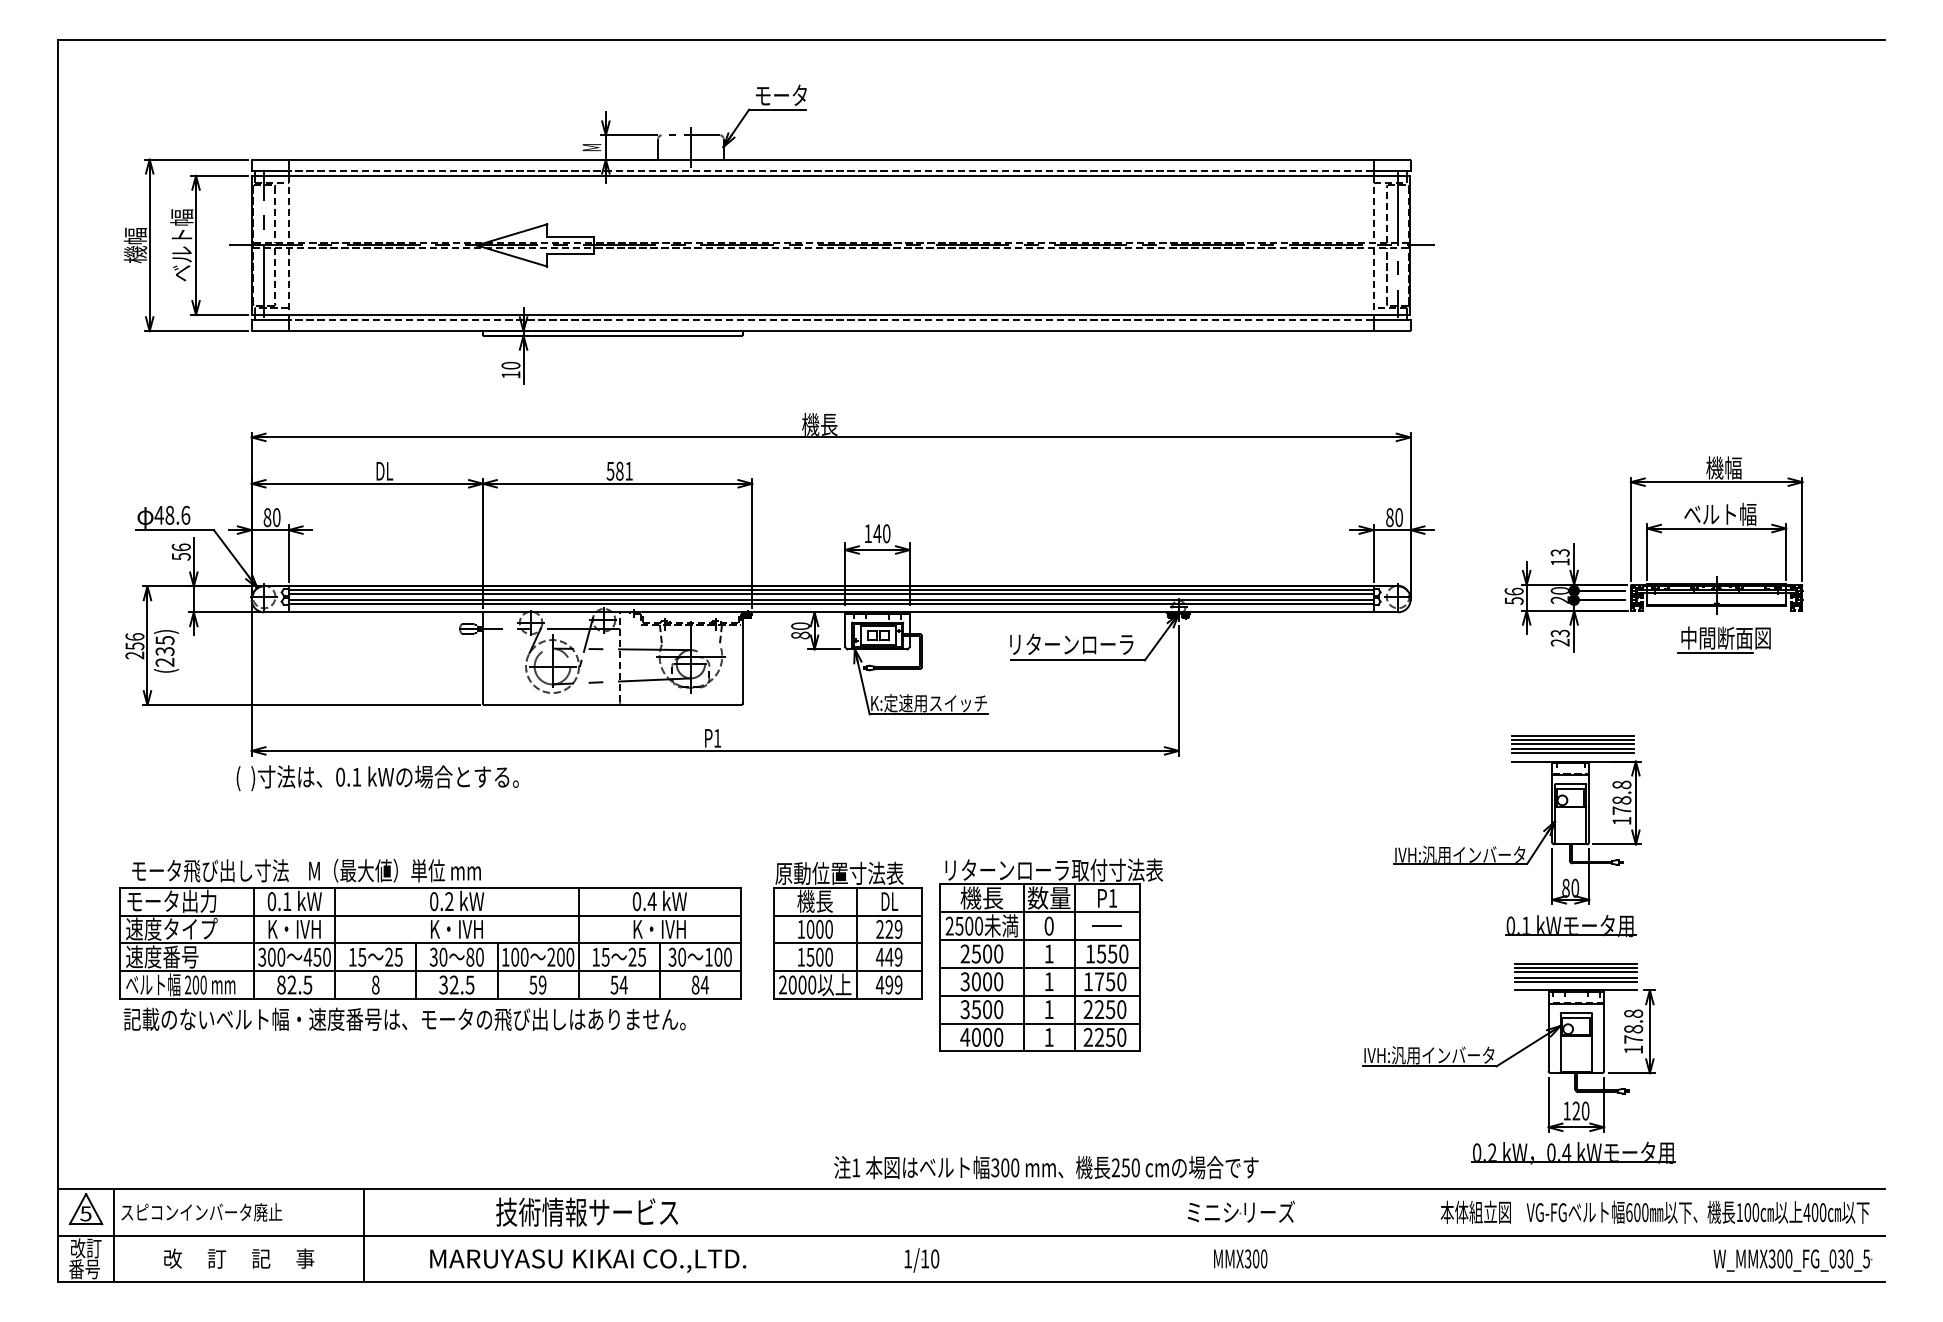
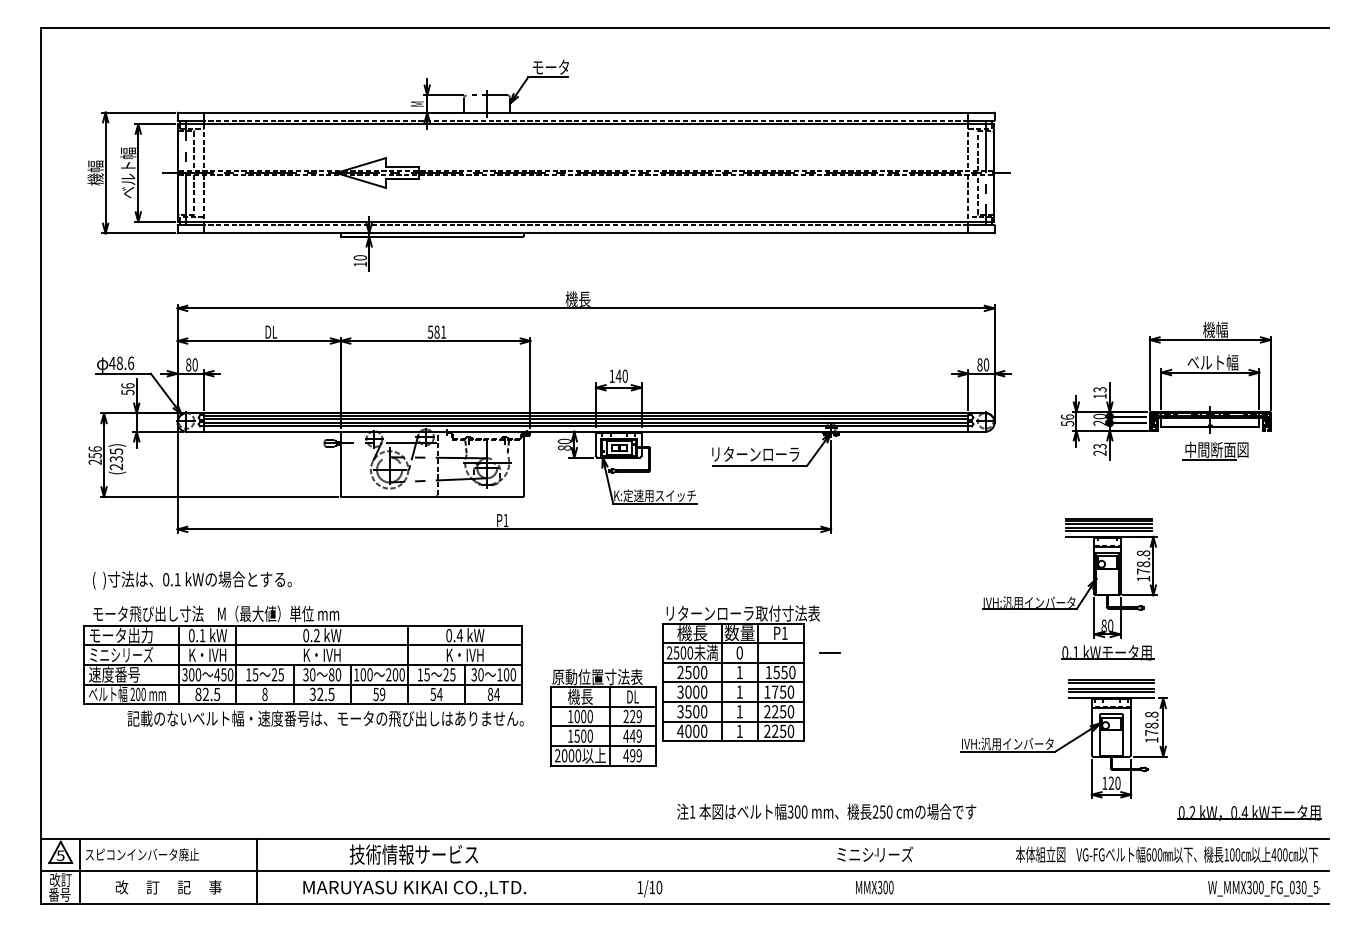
text: (377, 778) -> (192, 580), moved
line: (1106, 925) -> (829, 652), moved
text: (171, 928) -> (121, 654), 速度タイプ -> ミニシリーズ
part: (847, 930) -> (603, 717), moved
line: (1576, 972) -> (1111, 685), removed
text: (404, 1018) -> (325, 718), moved
part: (1573, 1152) -> (1249, 812), moved
text: (1046, 1167) -> (826, 811), moved

